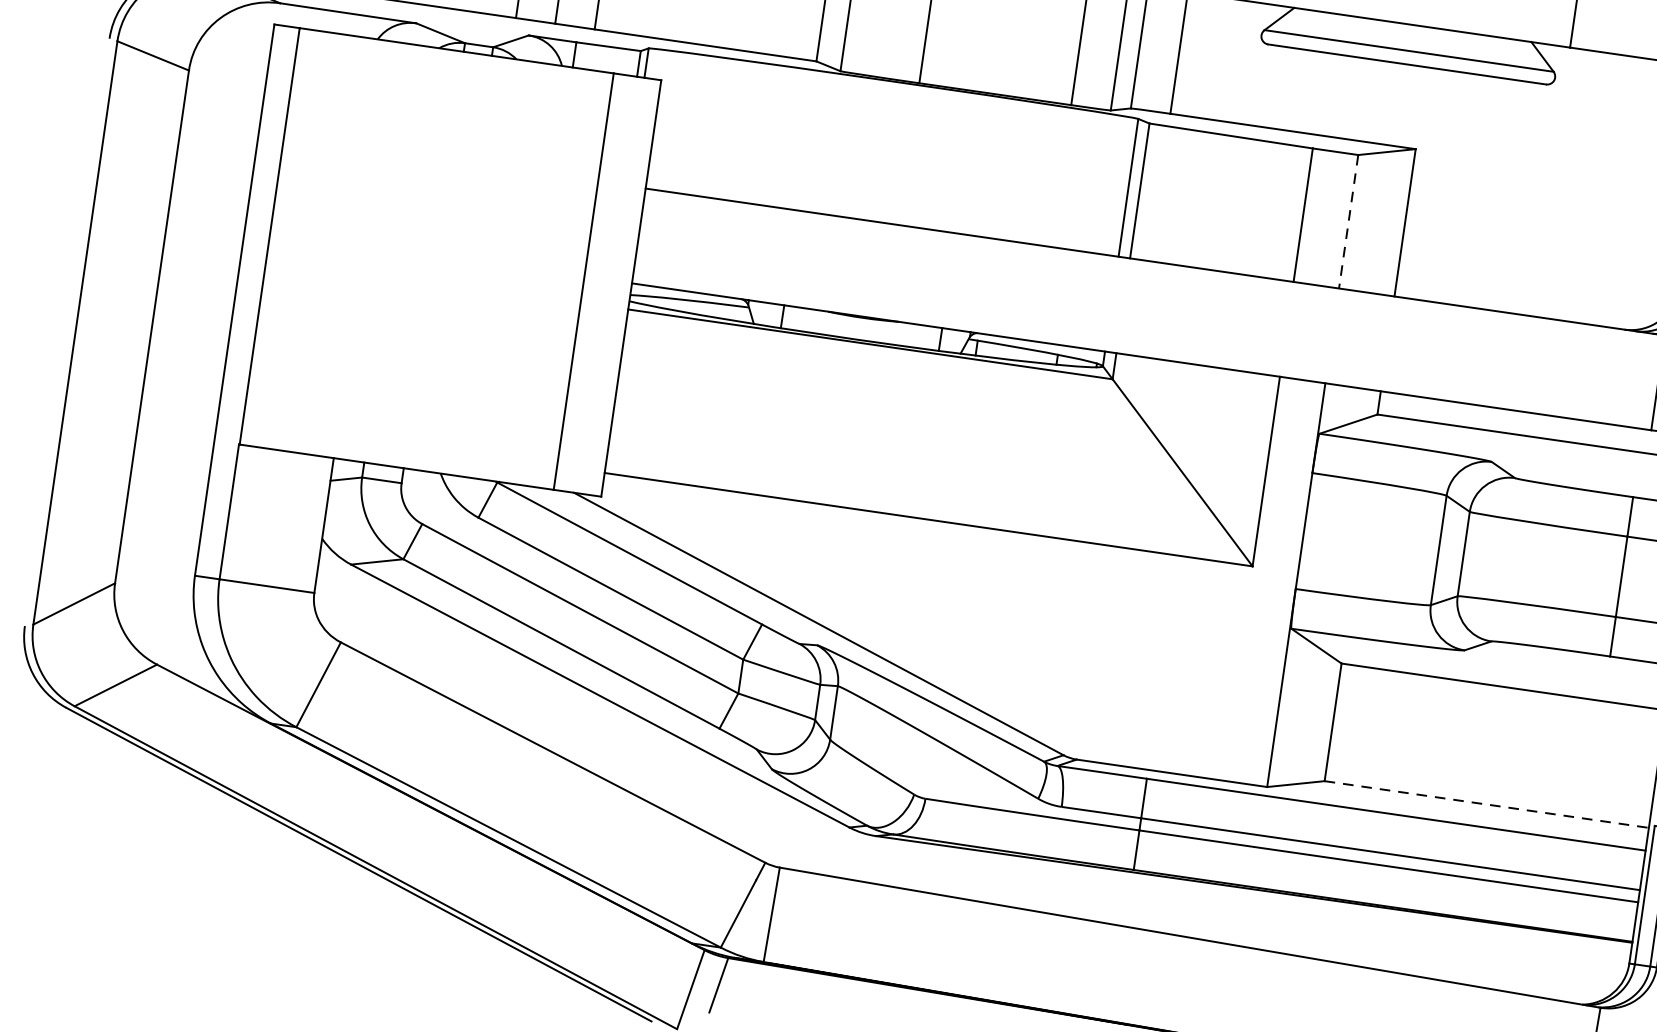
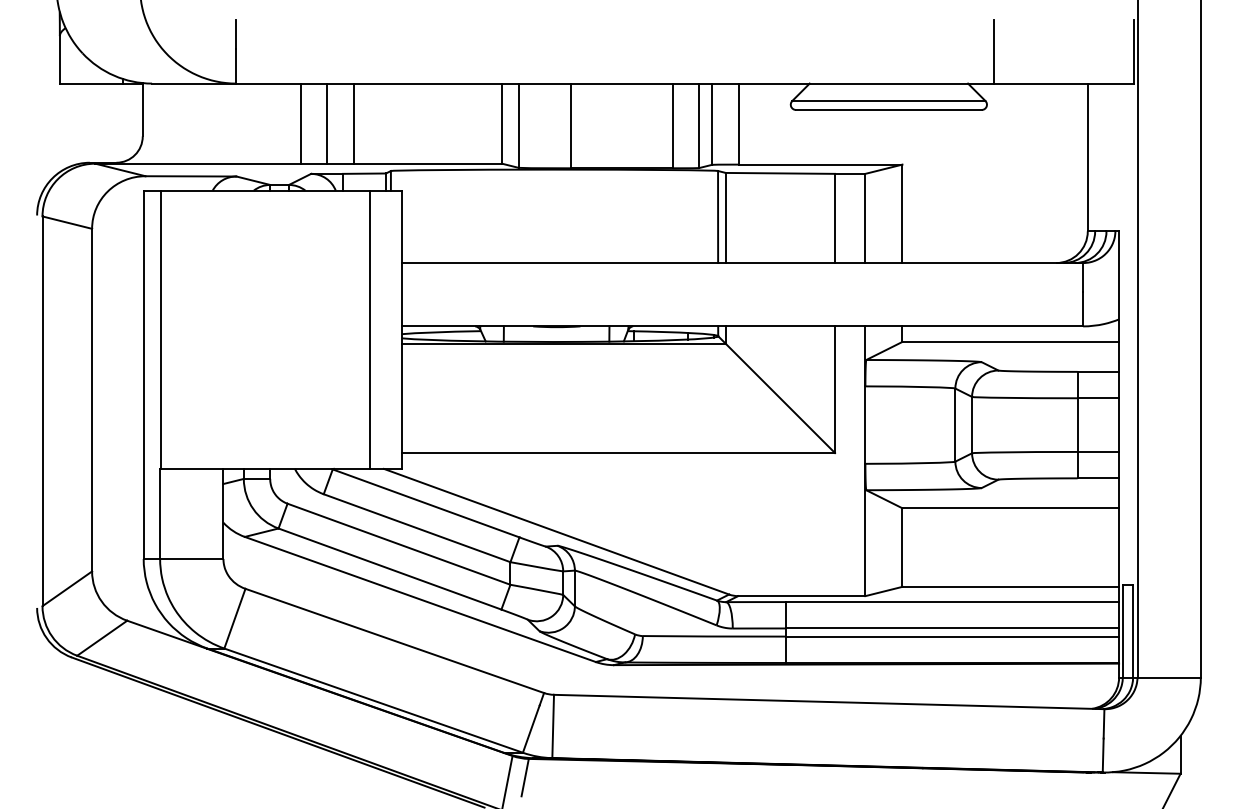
line: (1348, 221) -> (865, 218), dashed -> solid
line: (1487, 804) -> (1011, 586), dashed -> solid

